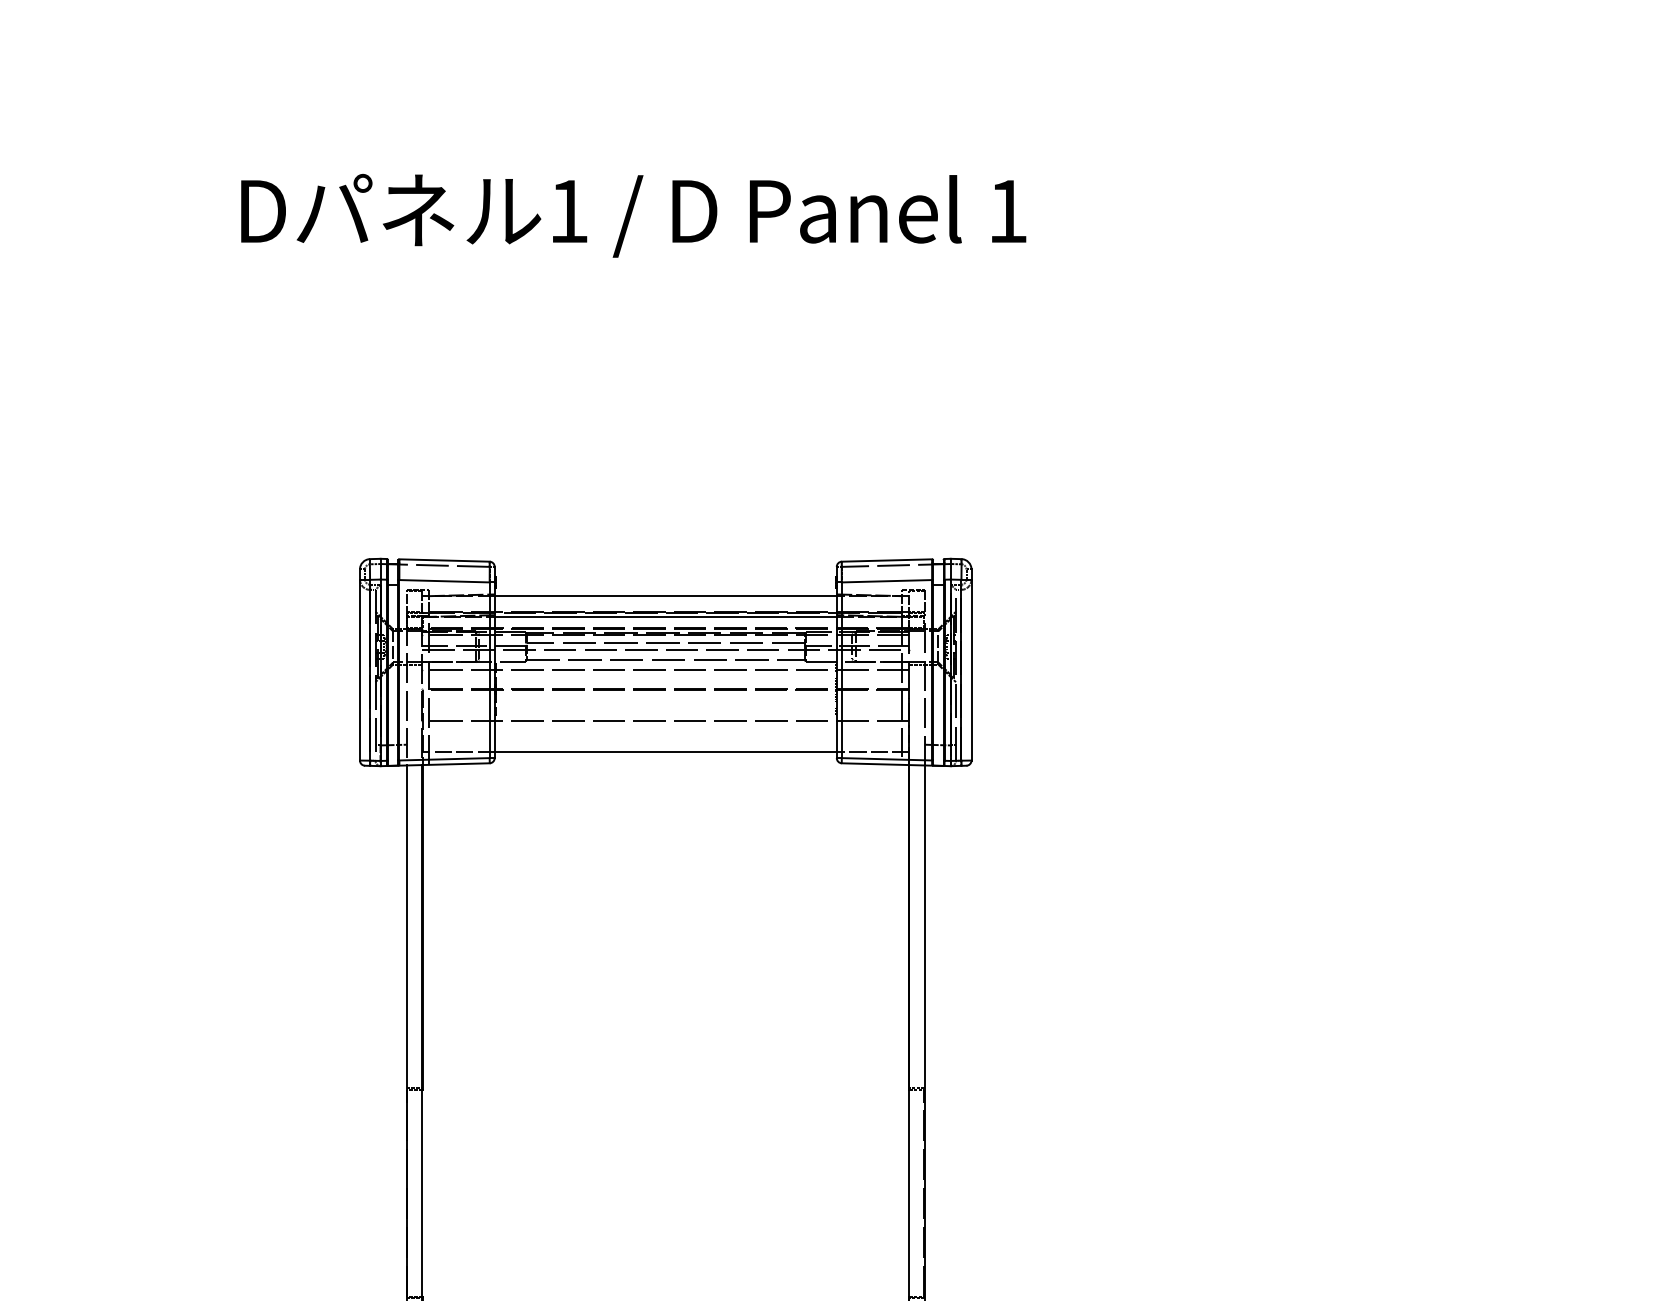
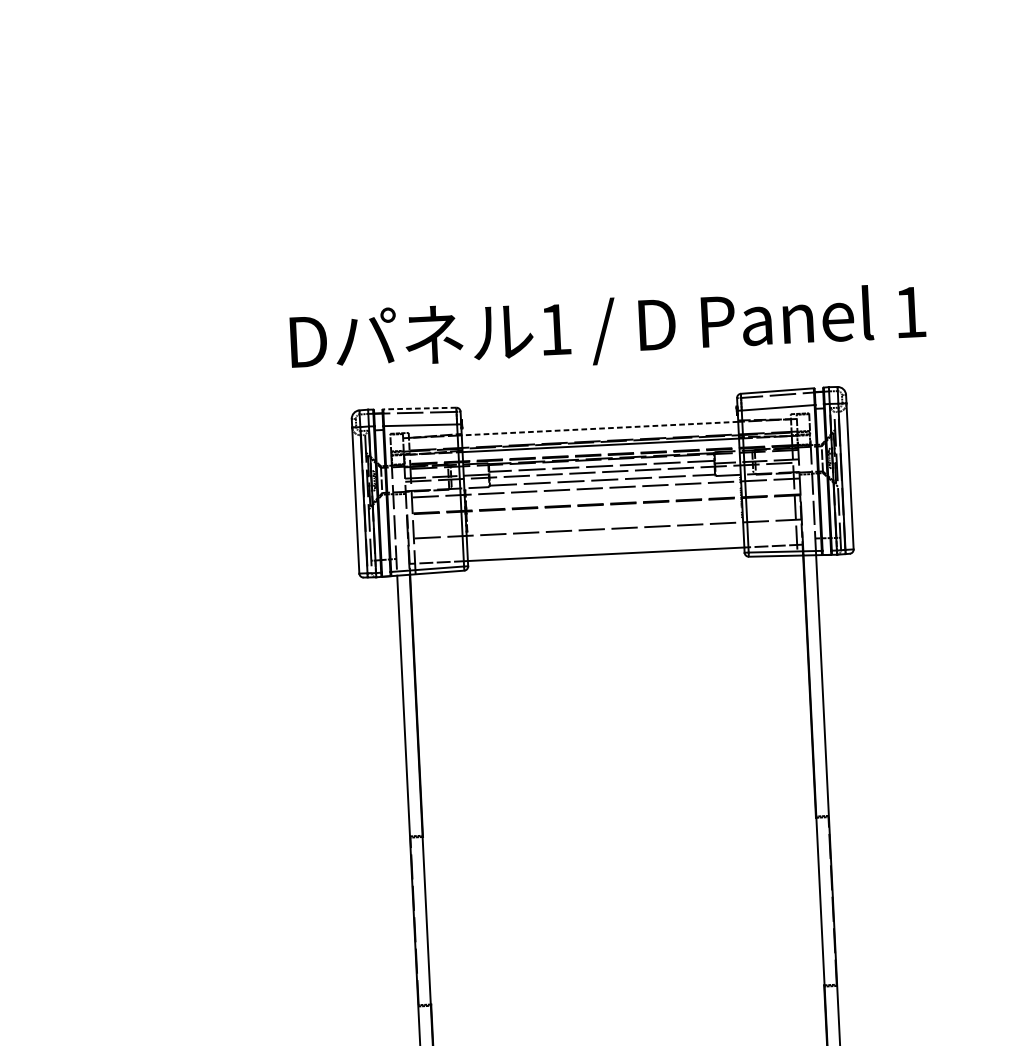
text: (633, 215) -> (607, 330), moved
line: (444, 560) -> (419, 408), solid -> dashed
line: (665, 596) -> (599, 428), solid -> dashed

